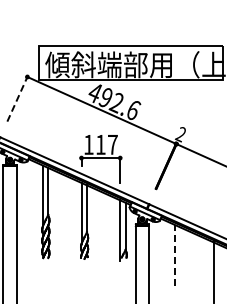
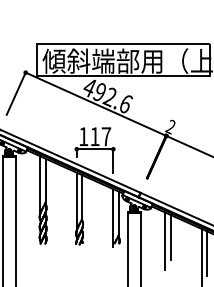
line: (17, 99) -> (16, 93), dashed -> solid
line: (180, 251) -> (170, 237), added
line: (175, 254) -> (165, 240), dashed -> solid
line: (219, 268) -> (207, 253), added

